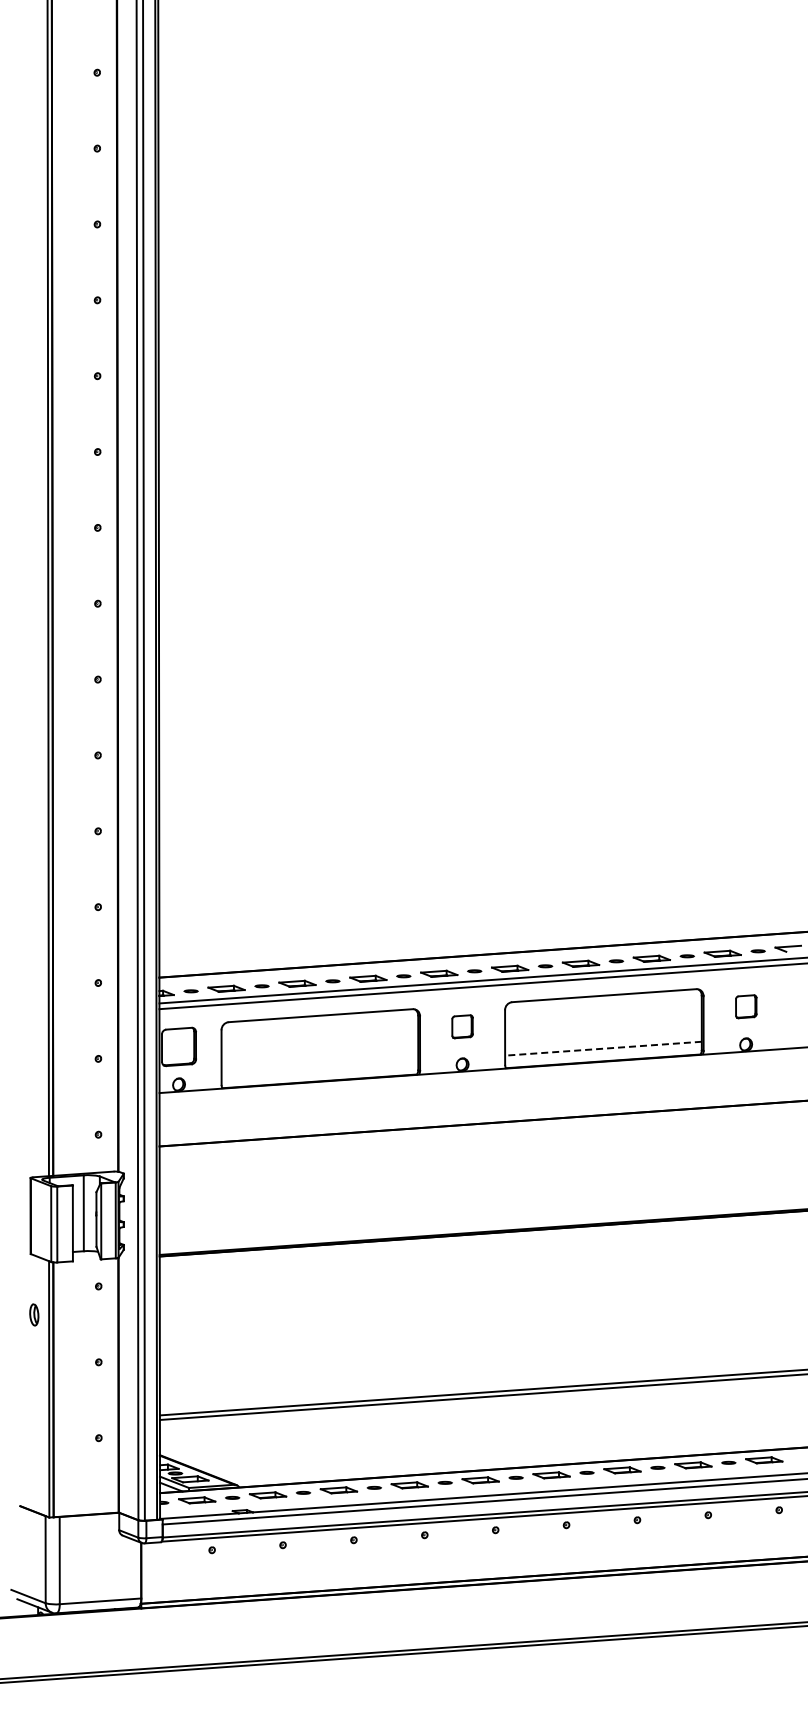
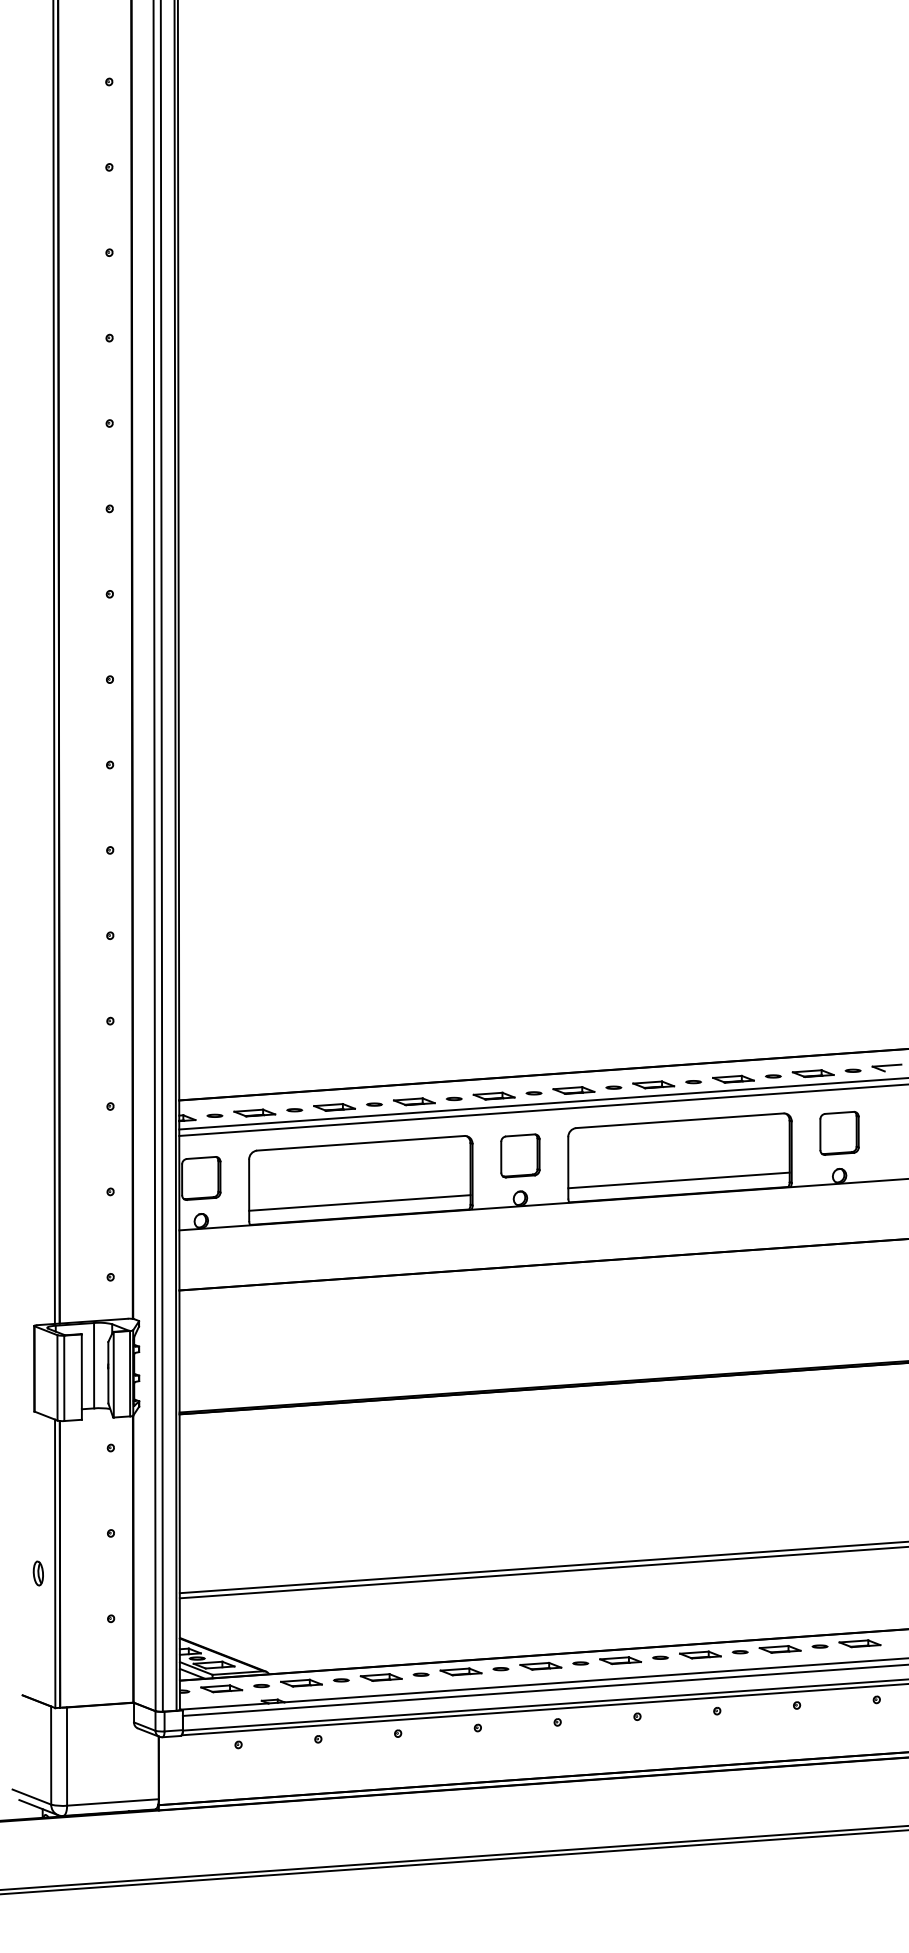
part: (746, 1006) -> (839, 1132), size x1.67
part: (462, 1026) -> (520, 1155), size x1.67
line: (603, 1048) -> (679, 1180), dashed -> solid
line: (319, 1068) -> (359, 1202), added
part: (34, 1314) -> (38, 1573), moved

